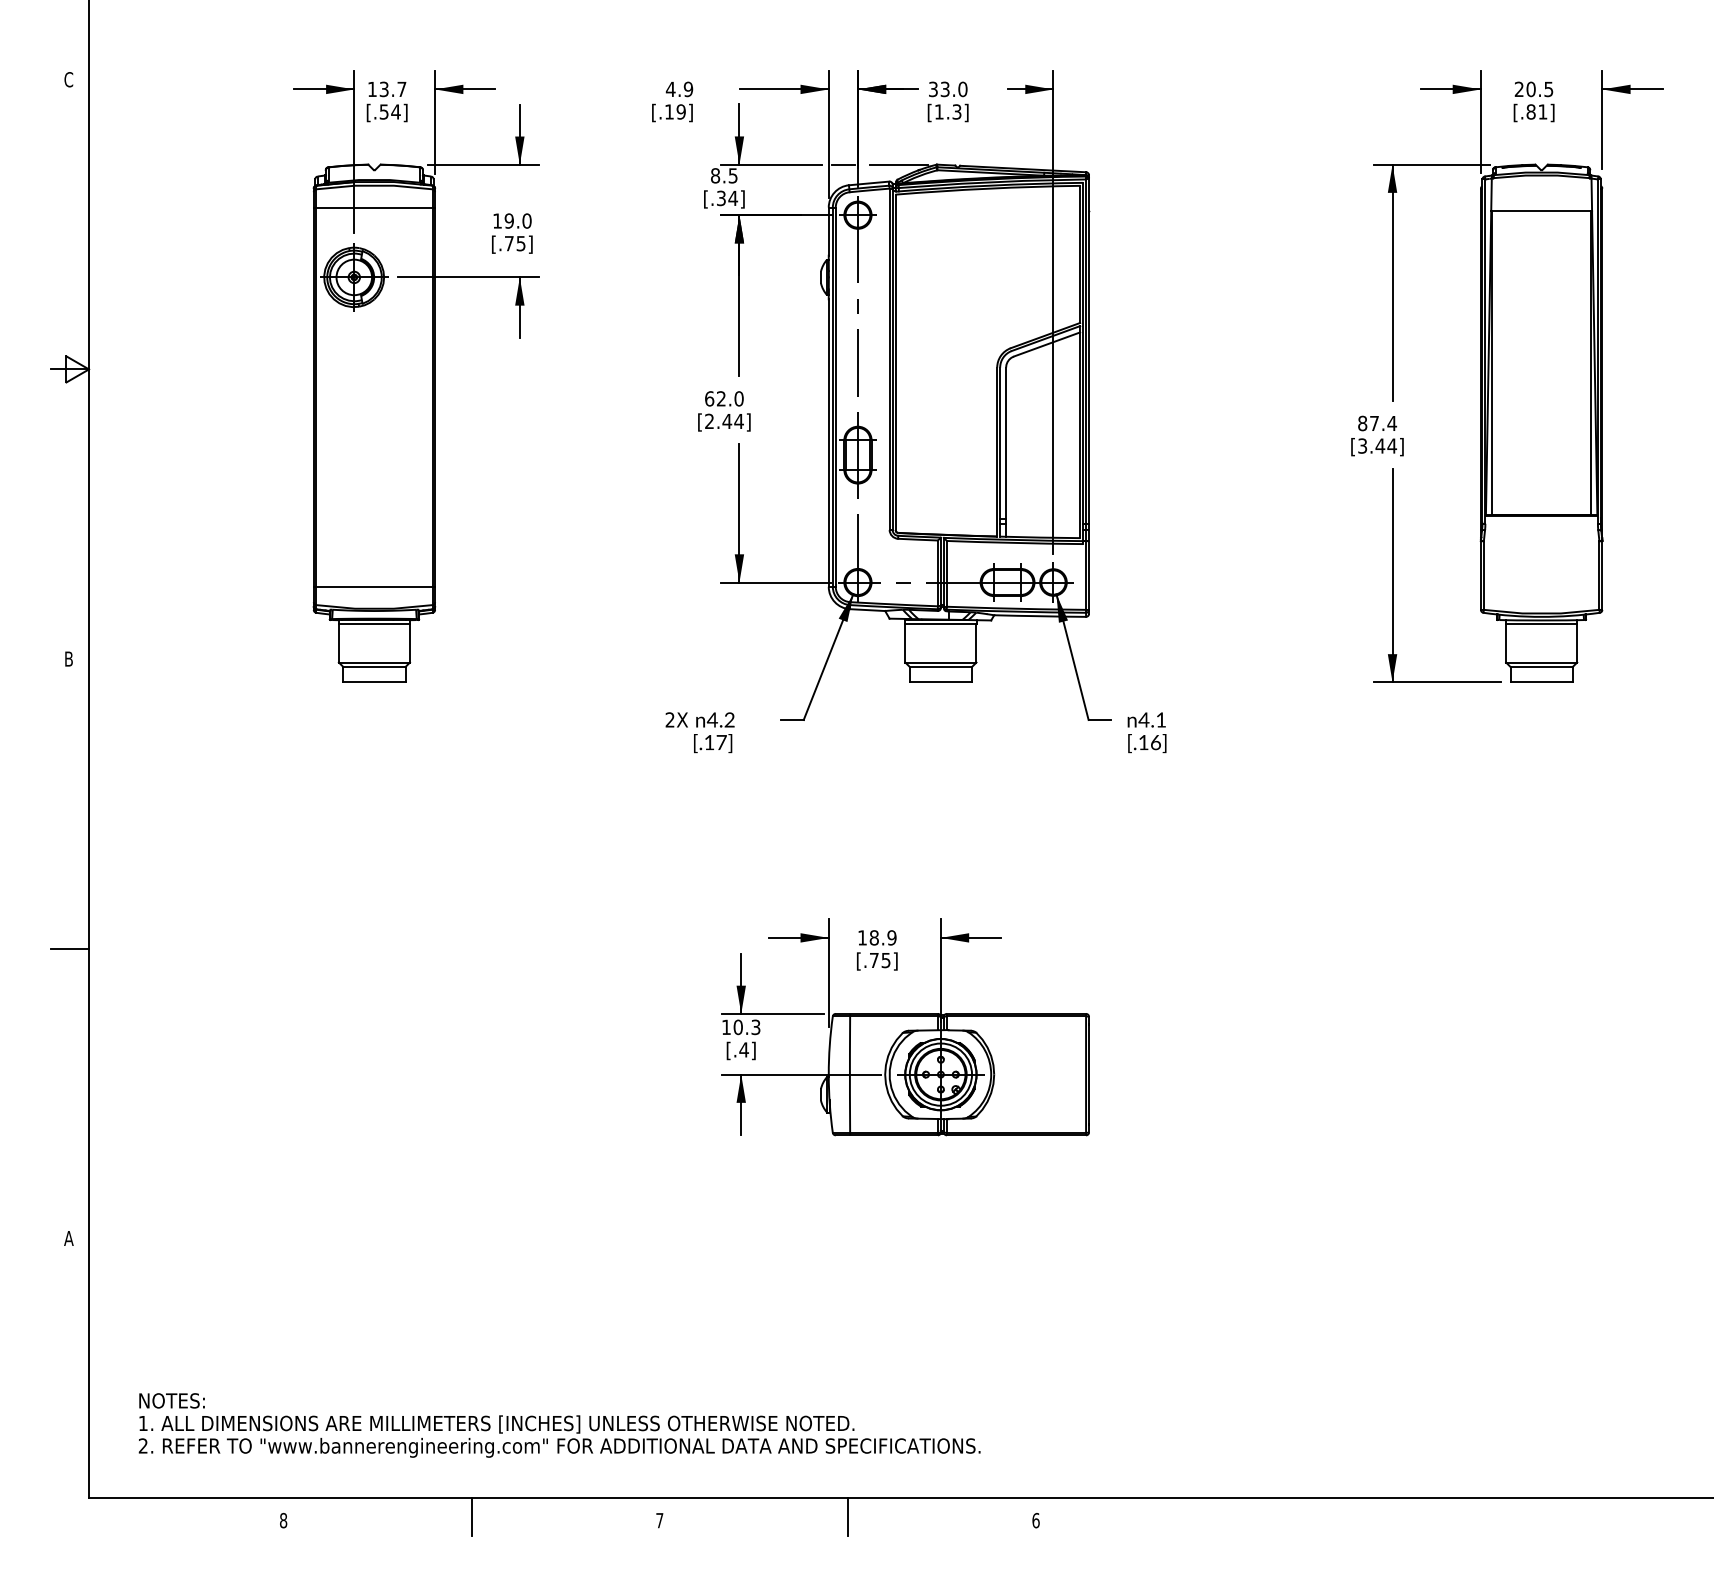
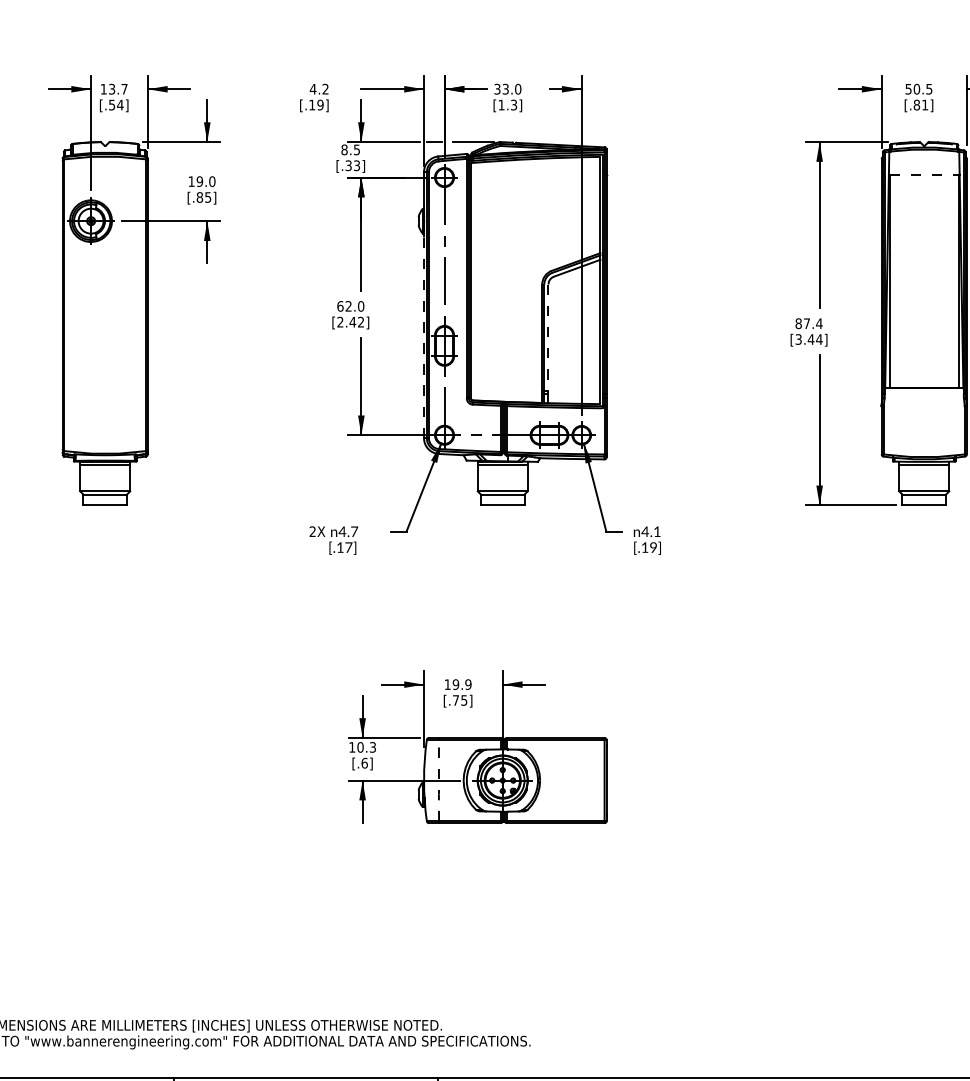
text: (688, 89) -> (325, 89), 4.9 -> 4.2
text: (1518, 89) -> (908, 89), 20.5 -> 50.5
text: (733, 198) -> (357, 165), [.34] -> [.33]
line: (374, 207) -> (105, 172), removed
line: (1542, 211) -> (924, 174), solid -> dashed
text: (508, 243) -> (199, 197), [.75] -> [.85]
text: (738, 420) -> (360, 321), [2.44] -> [2.42]
line: (828, 443) -> (423, 337), solid -> dashed
line: (1006, 443) -> (548, 337), solid -> dashed
line: (374, 586) -> (105, 438), removed
text: (729, 719) -> (354, 531), 4.2 -> 4.7
text: (1155, 742) -> (653, 547), [.16] -> [.19]
text: (873, 937) -> (455, 684), 18.9 -> 19.9
text: (743, 1049) -> (364, 762), [.4] -> [.6]
line: (849, 1074) -> (438, 780), solid -> dashed

